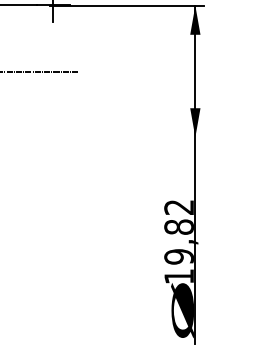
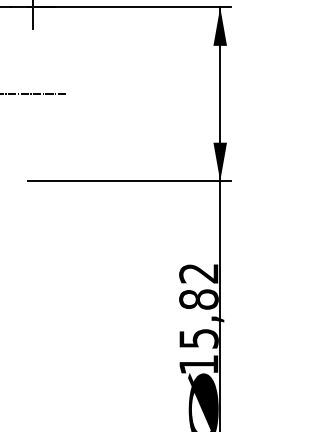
line: (126, 137) -> (129, 181), added
text: (178, 256) -> (197, 338), 19,82 -> 15,82

